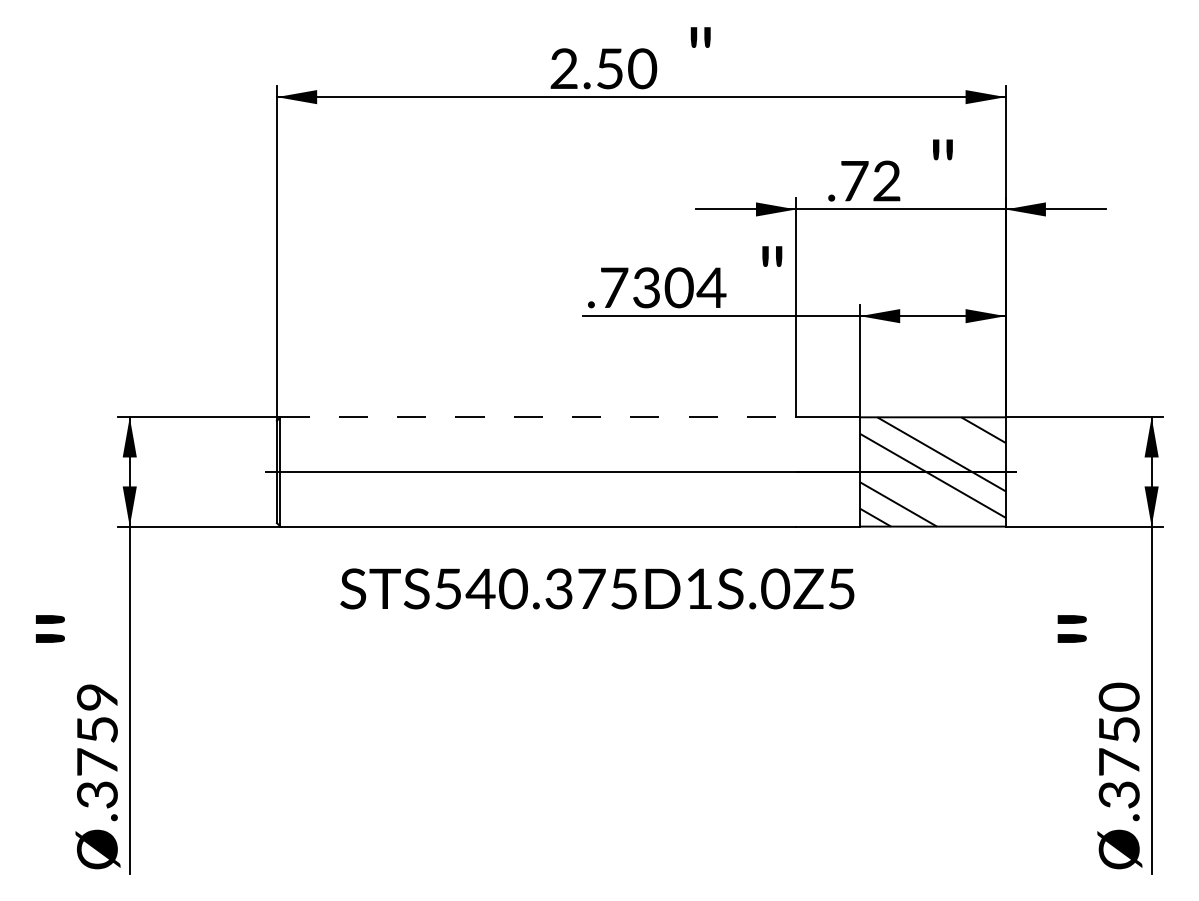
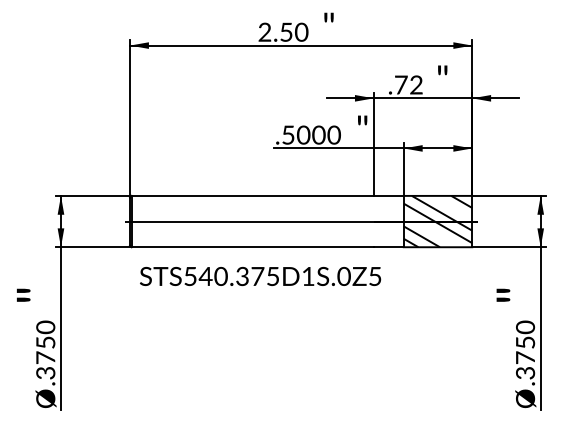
text: (663, 286) -> (311, 134), .7304 -> .5000
line: (539, 416) -> (253, 195), dashed -> solid
text: (597, 586) -> (260, 275), moved
text: (98, 697) -> (46, 327), .3759 -> .3750

